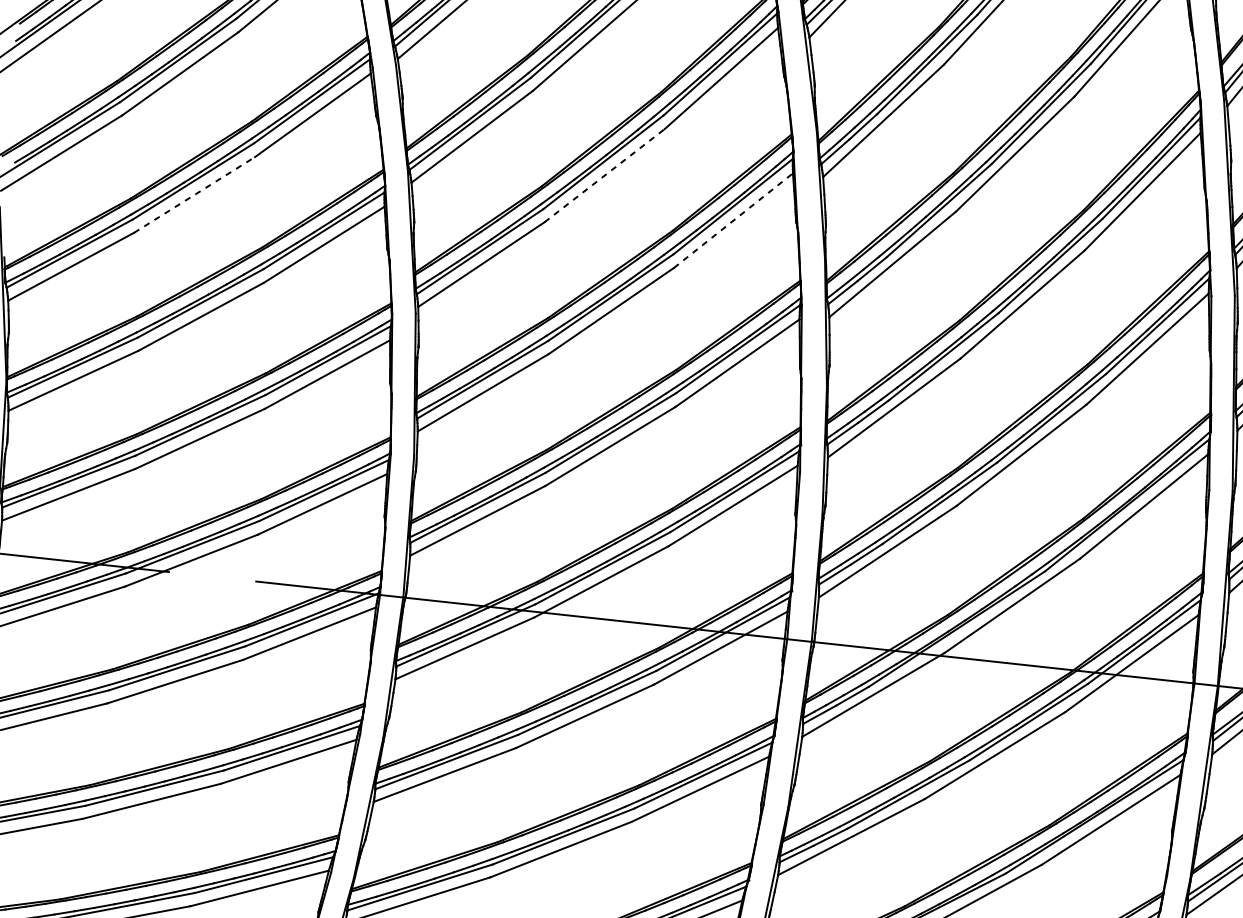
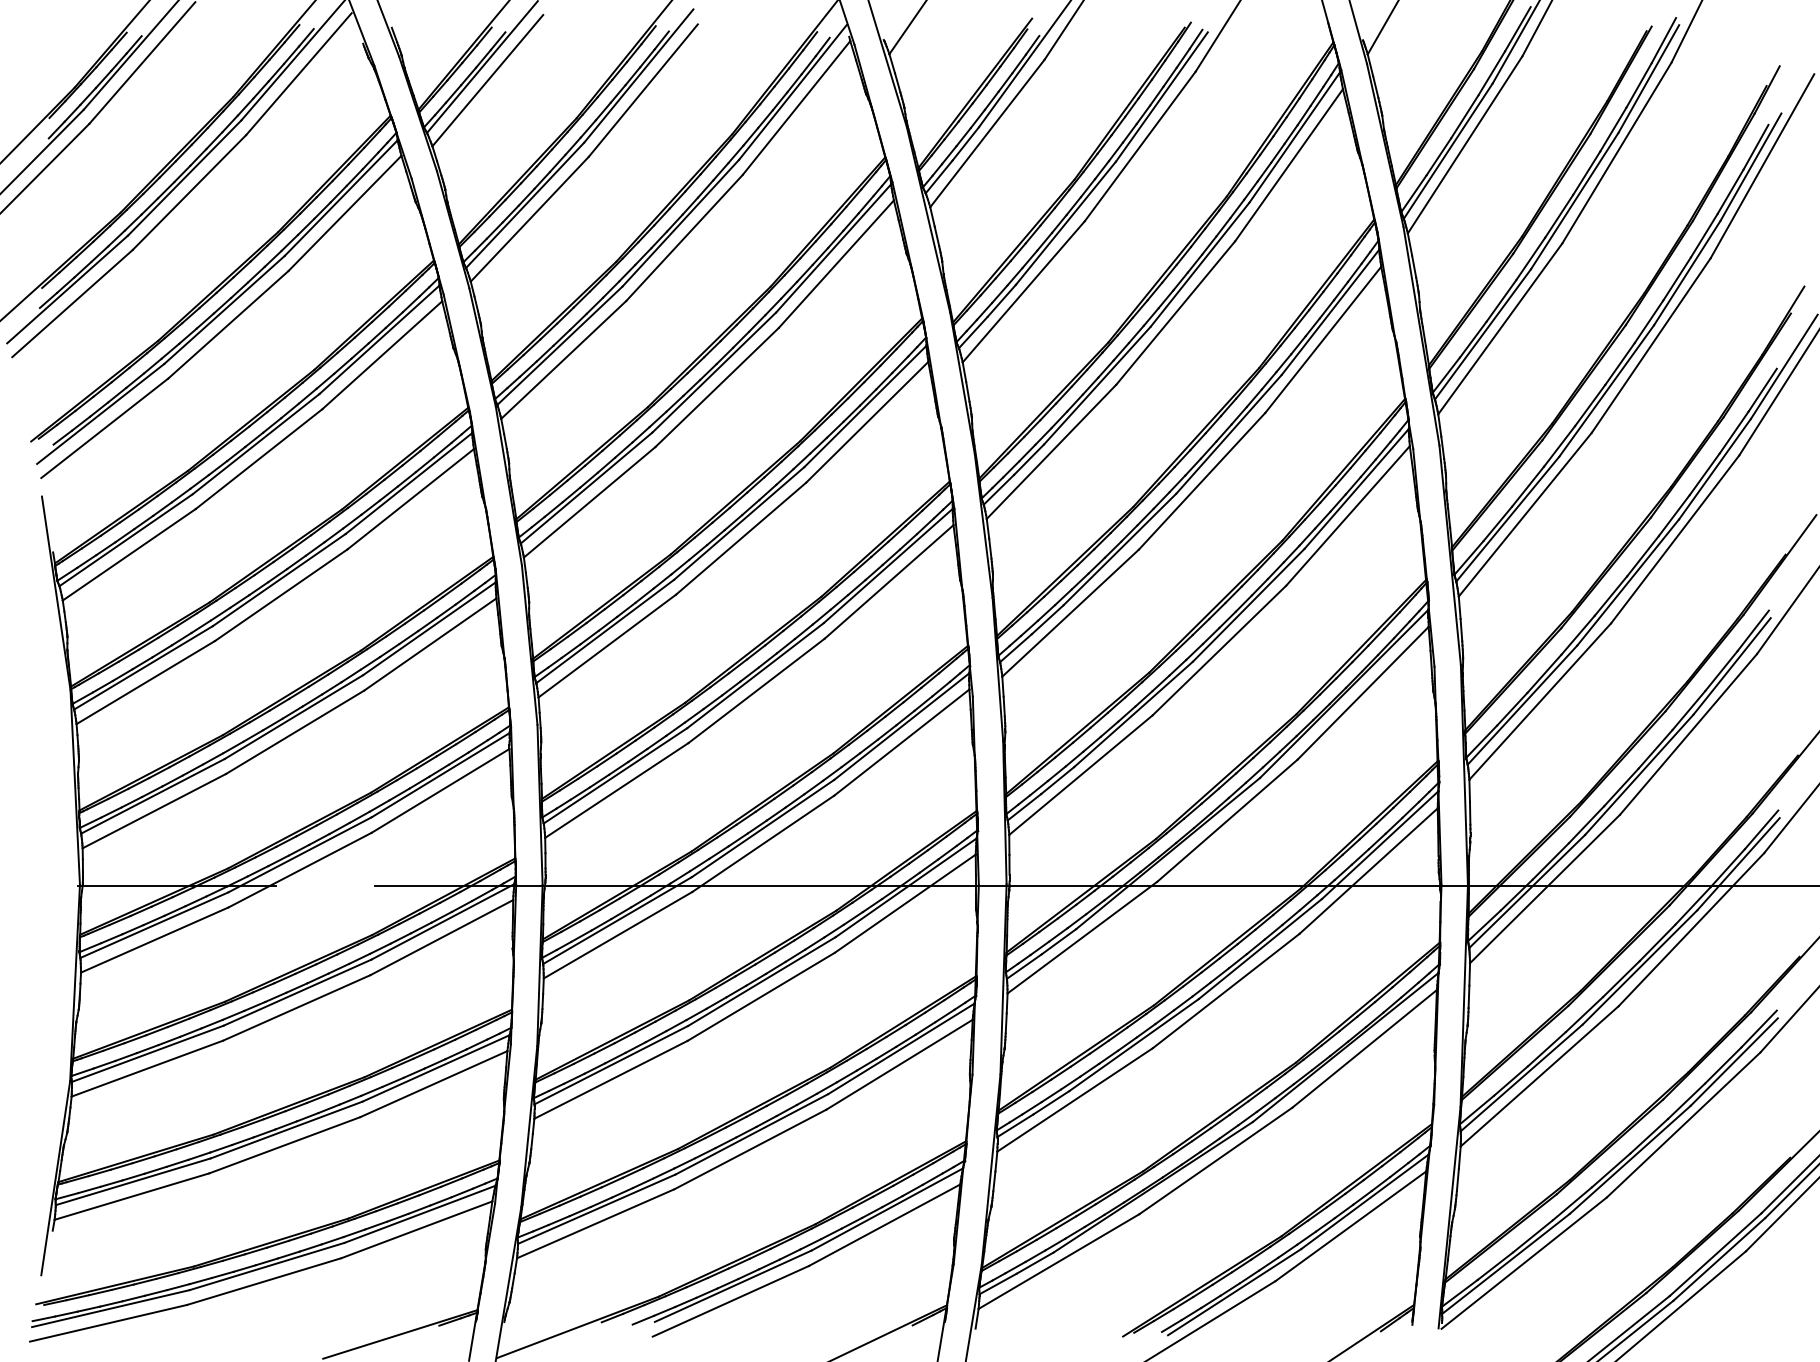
line: (604, 175) -> (717, 387), dashed -> solid
line: (194, 195) -> (259, 459), dashed -> solid
line: (733, 220) -> (867, 422), dashed -> solid

